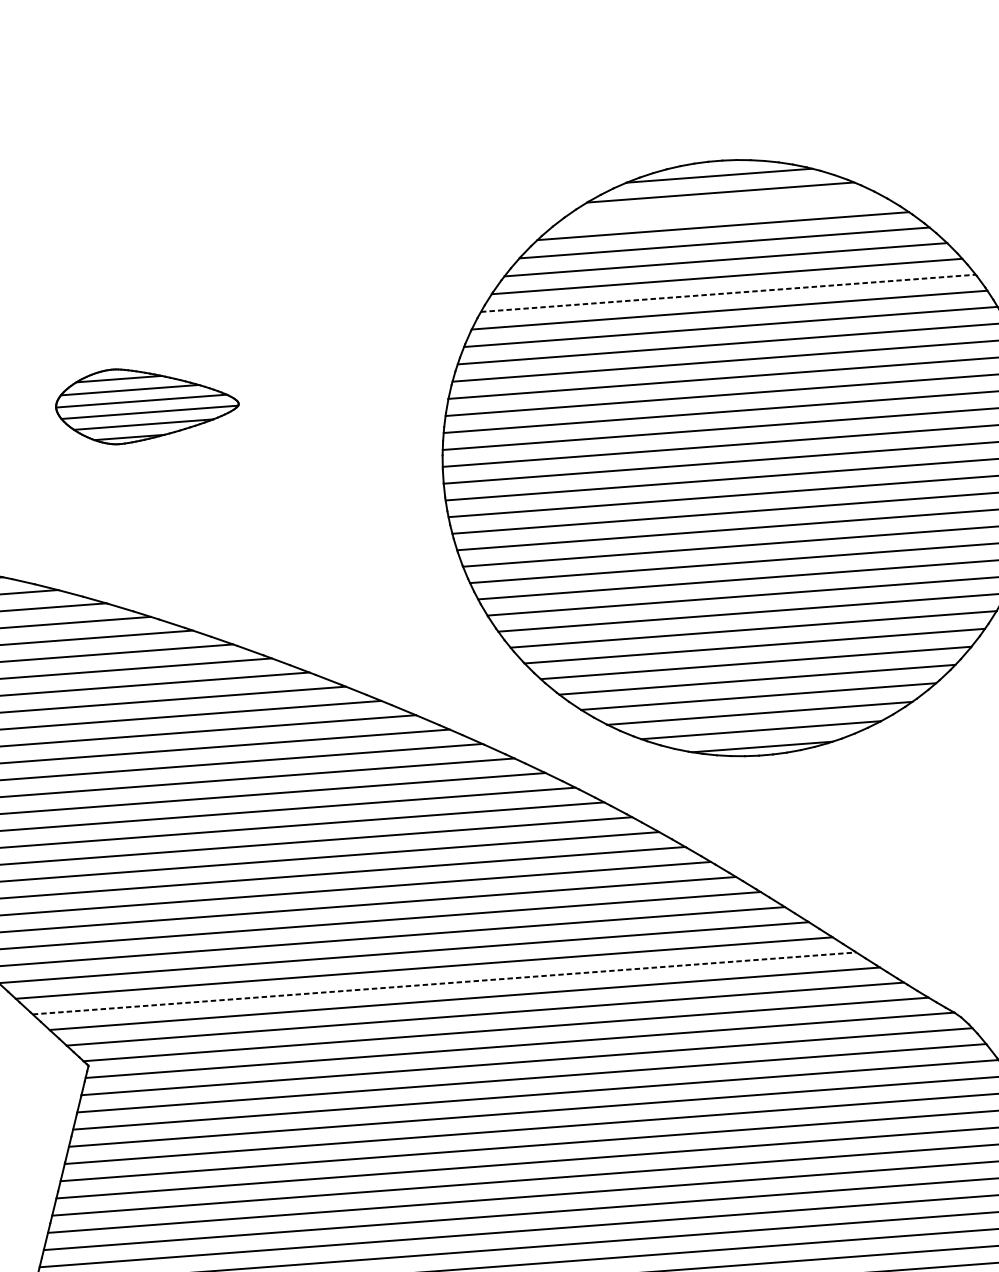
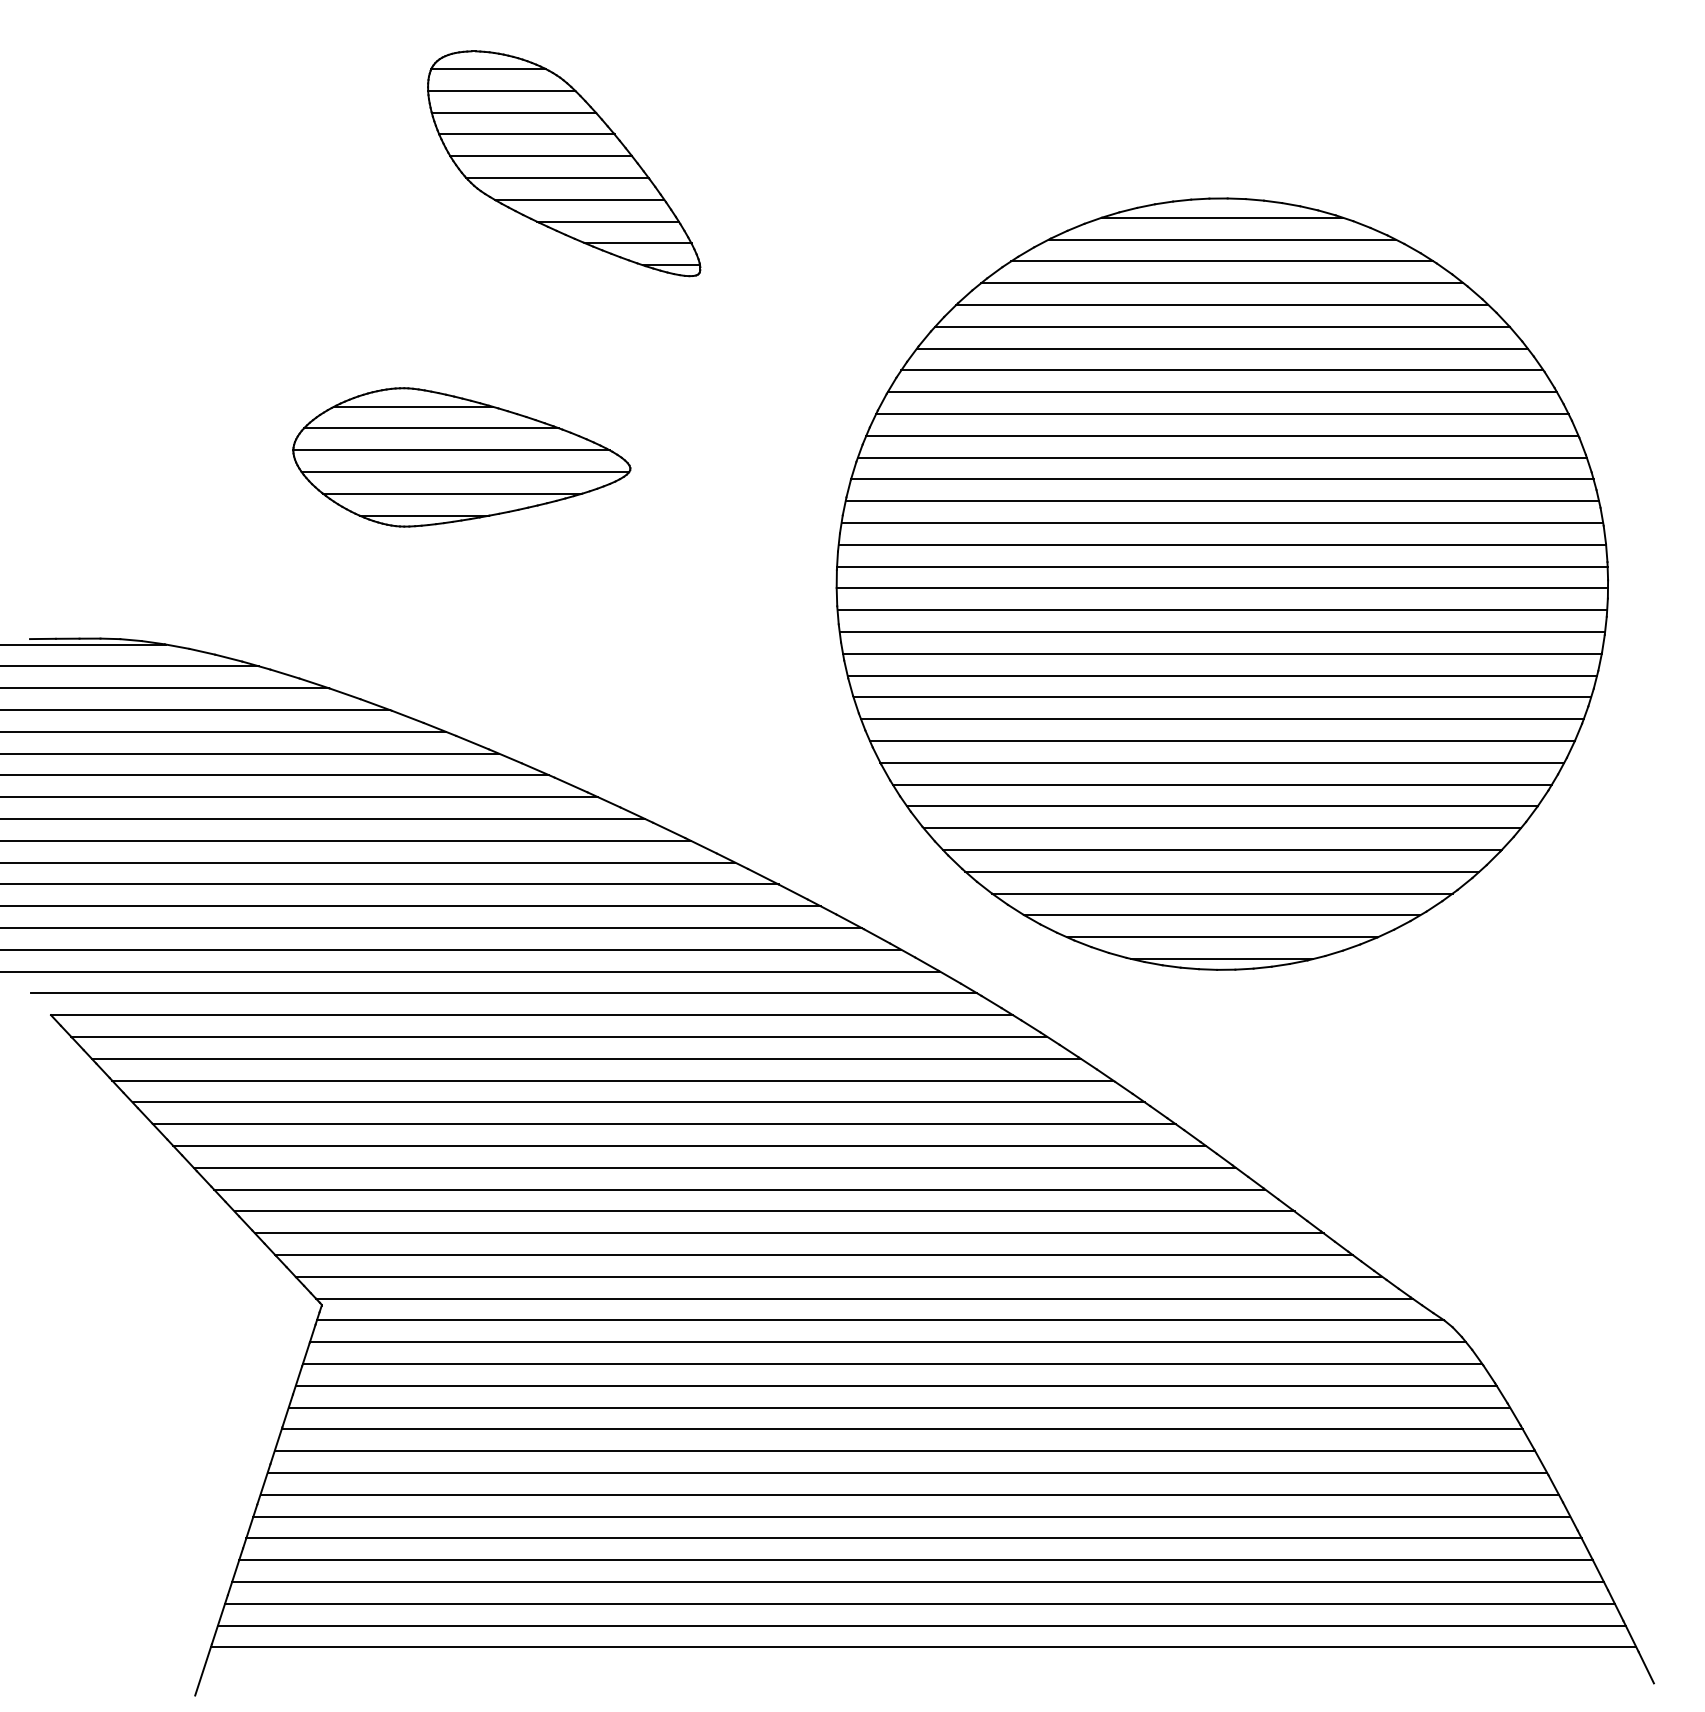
part: (209, 172) -> (564, 163), added
line: (722, 209) -> (1222, 261), added
line: (728, 293) -> (1222, 370), dashed -> solid
part: (147, 404) -> (461, 457), size x1.43
line: (444, 983) -> (789, 1233), dashed -> solid

